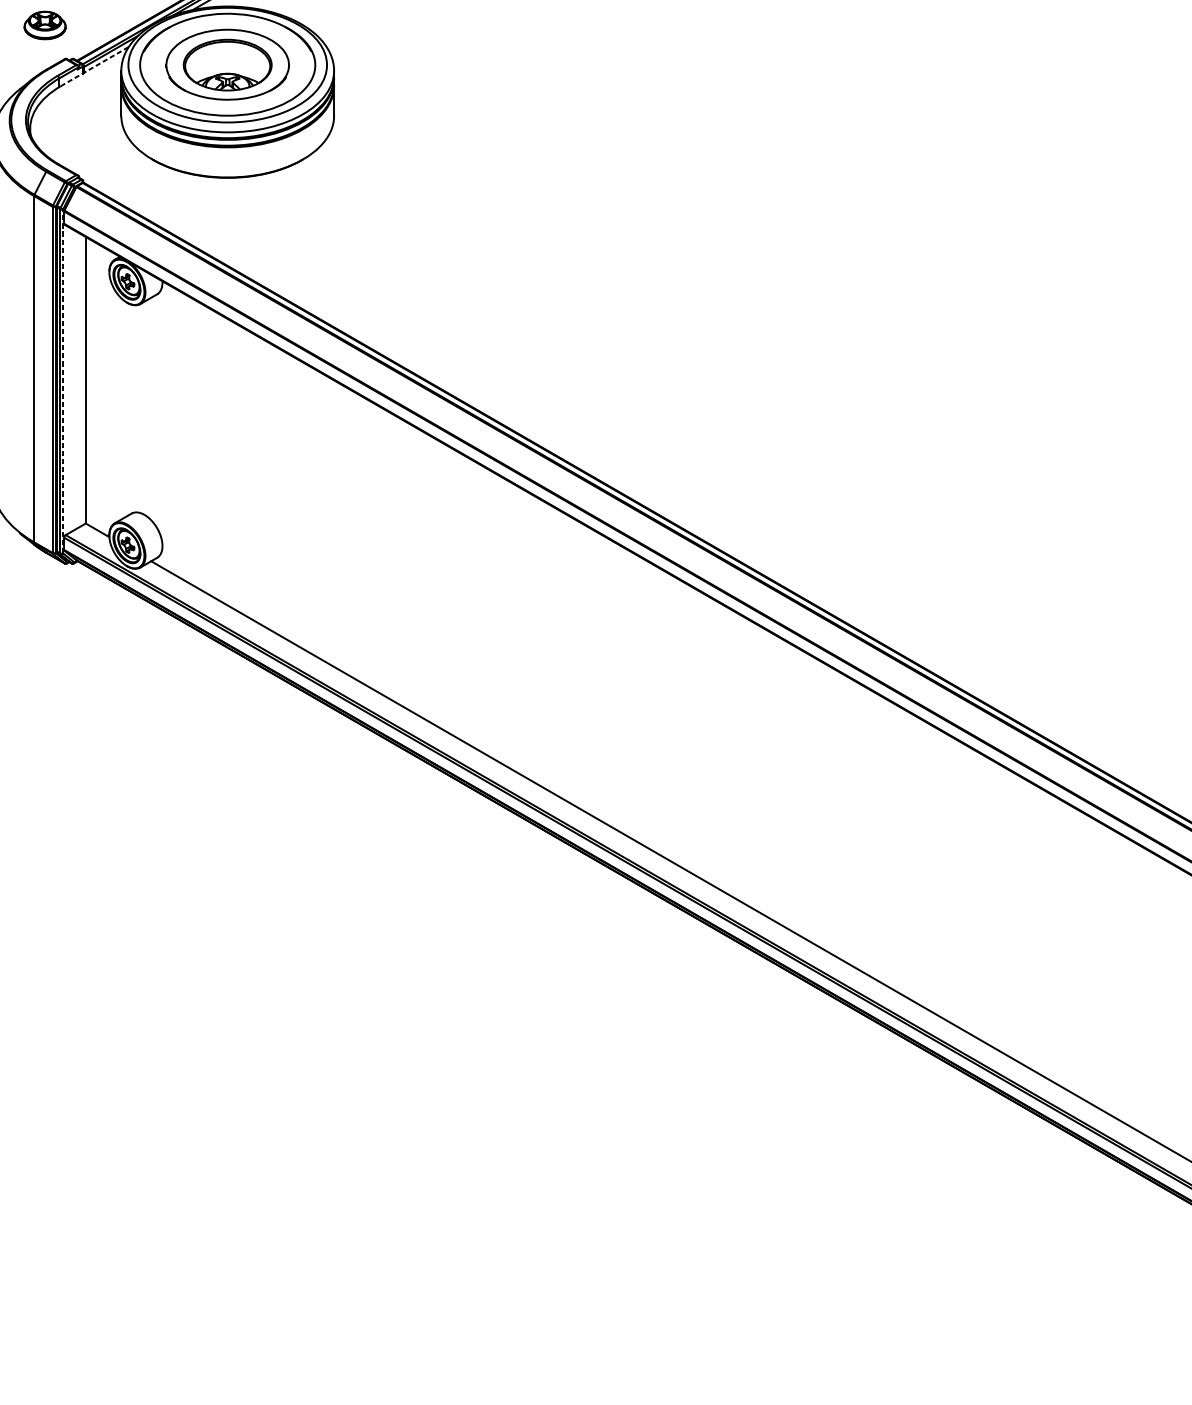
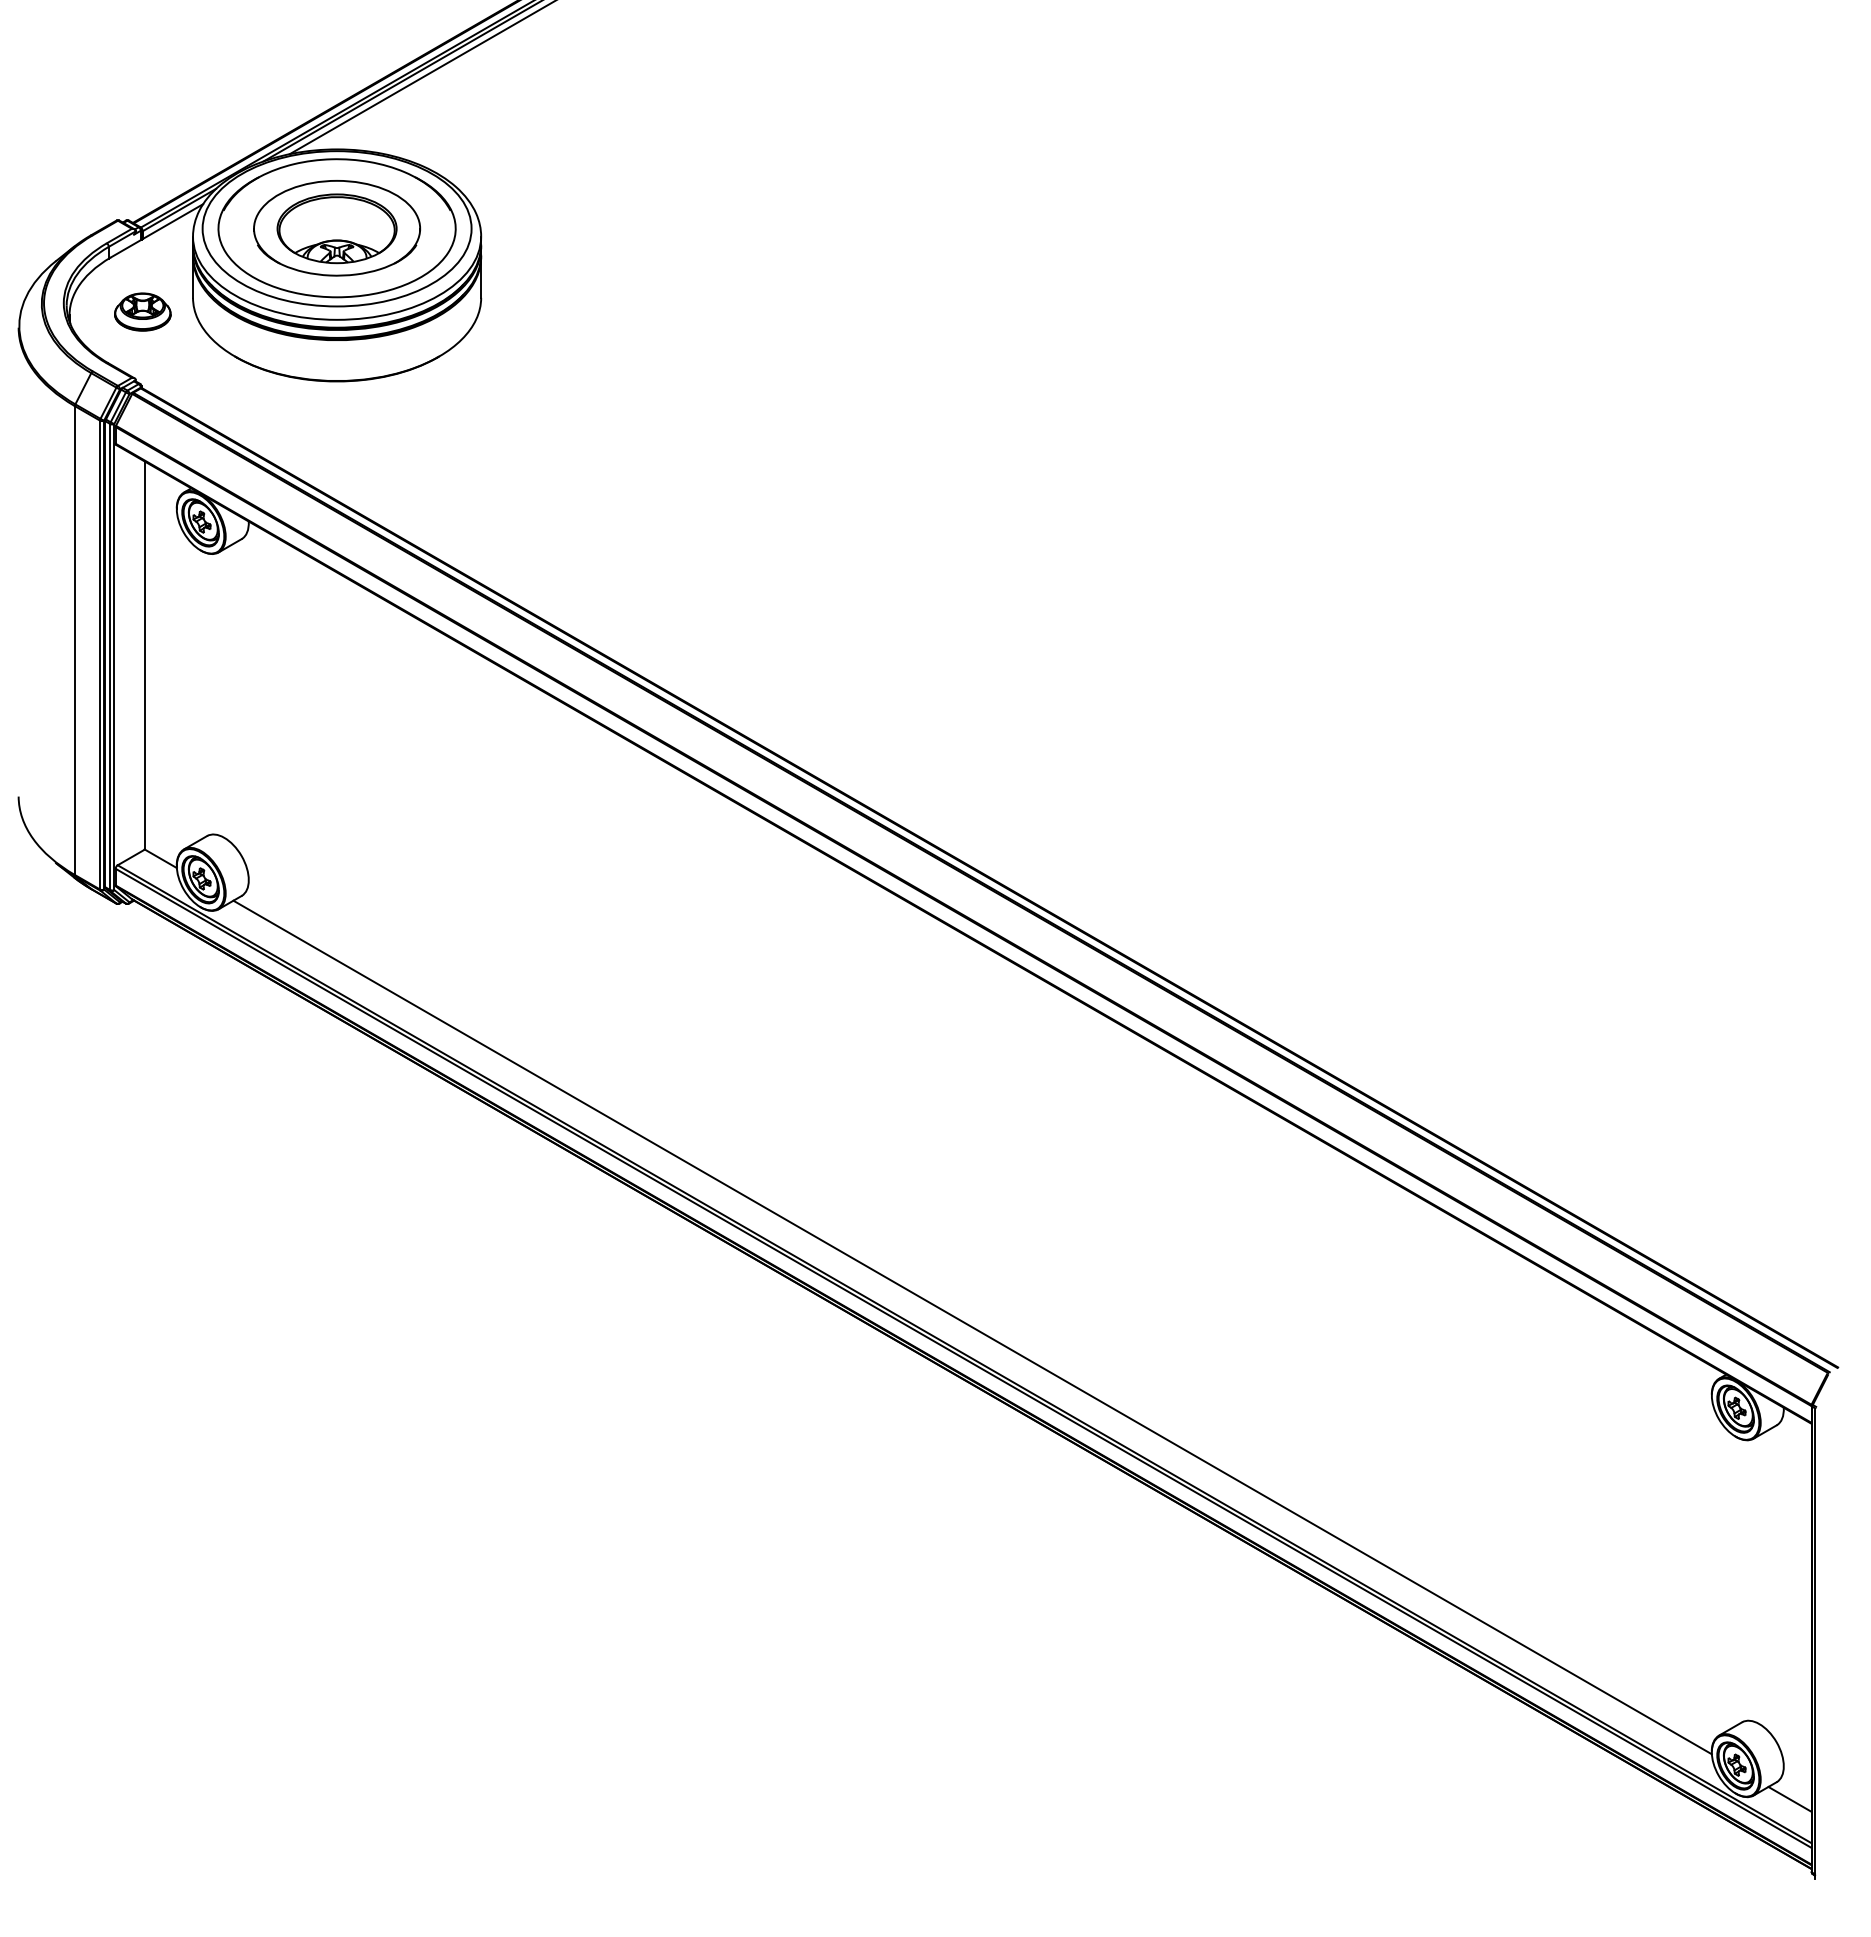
part: (44, 25) -> (142, 311), moved
line: (95, 66) -> (157, 230), dashed -> solid
line: (63, 380) -> (114, 656), dashed -> solid

